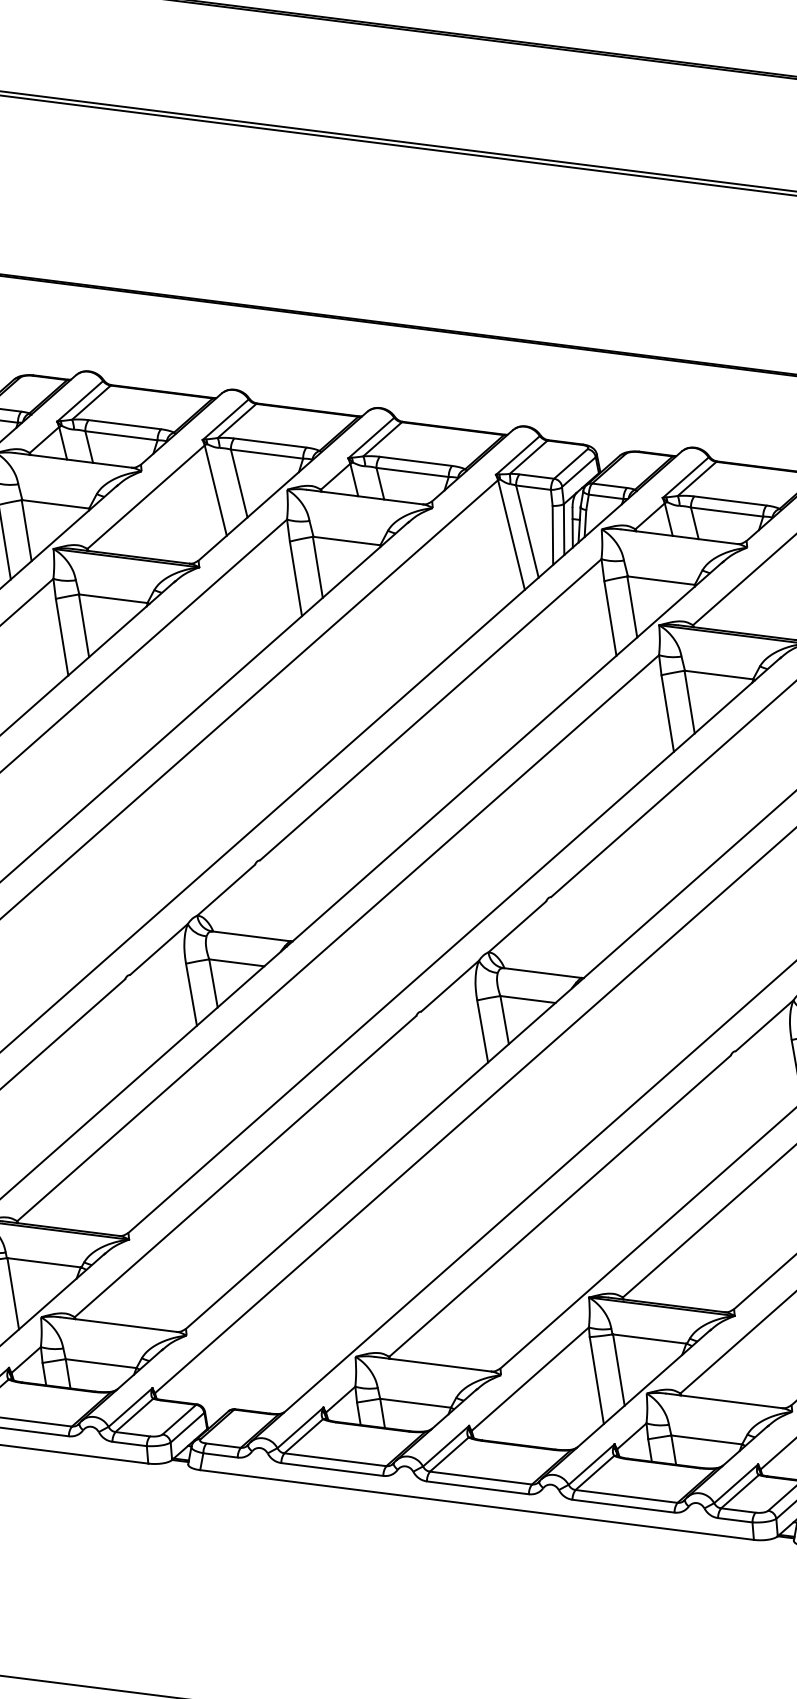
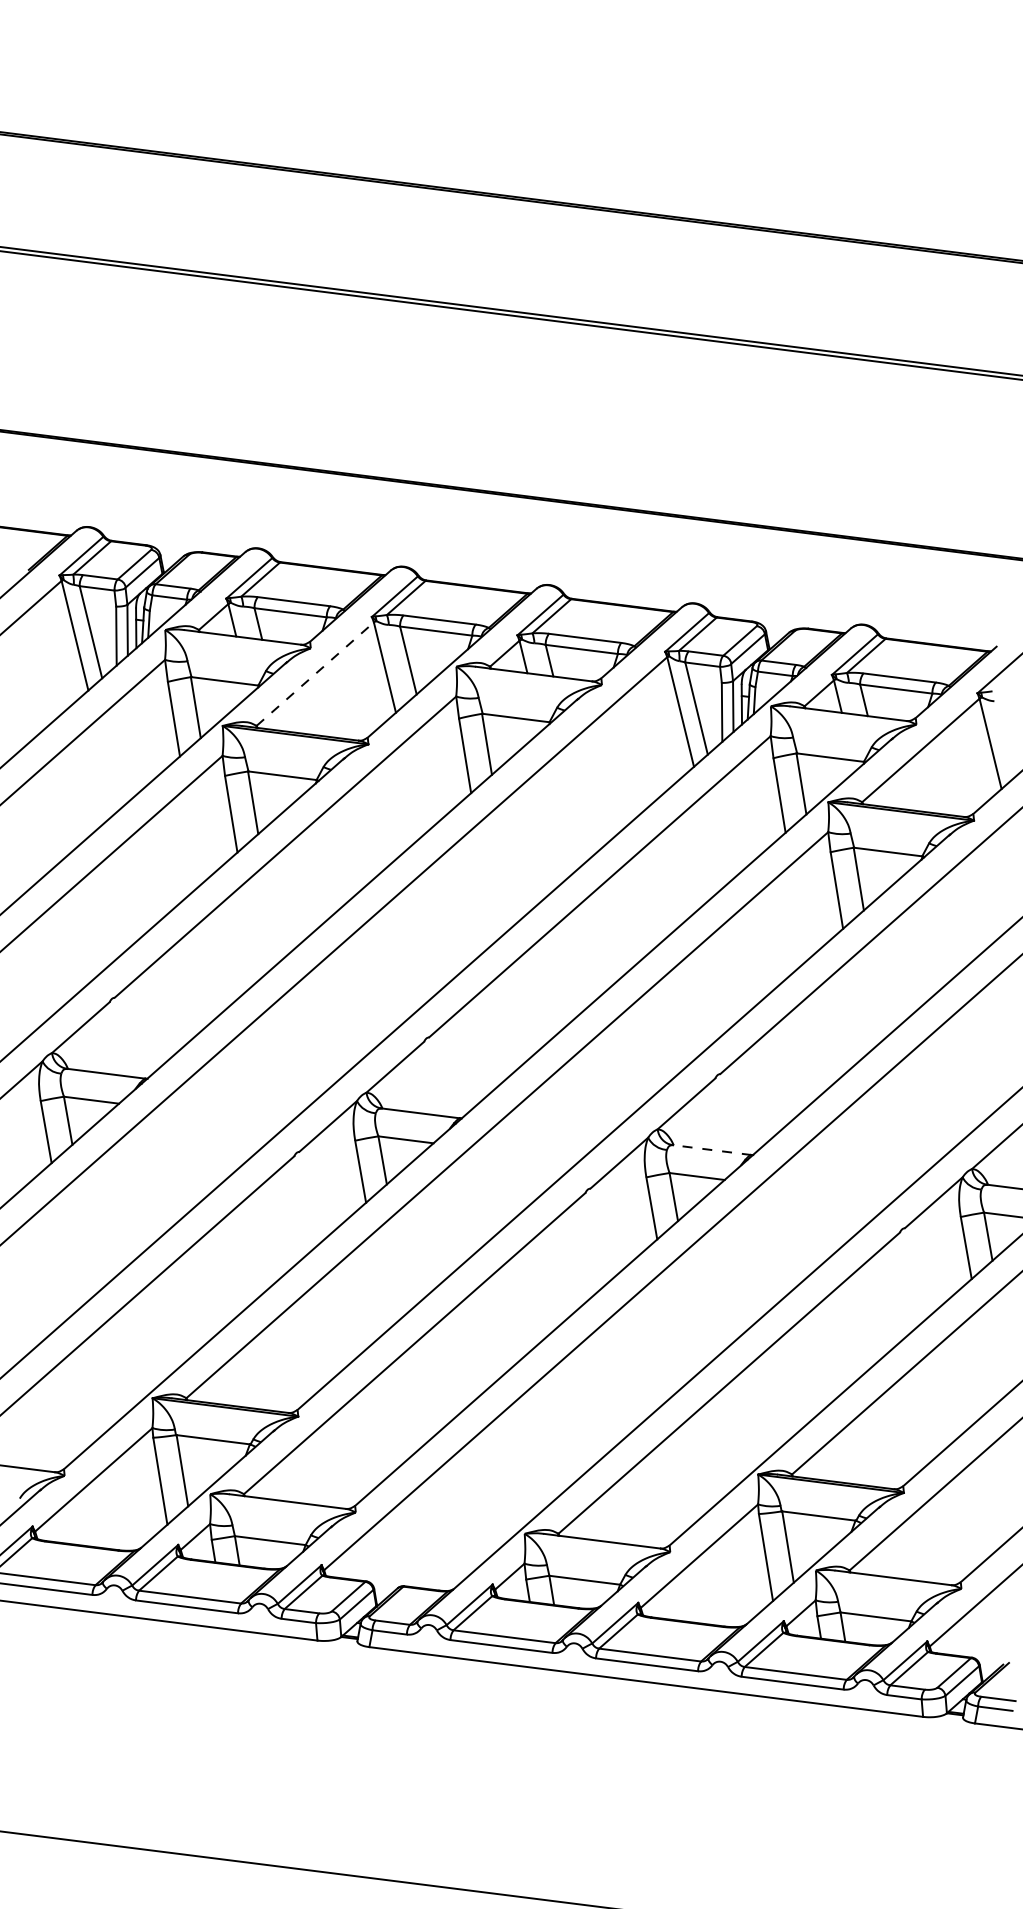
line: (146, 496) -> (315, 673), solid -> dashed
line: (542, 972) -> (711, 1149), solid -> dashed

